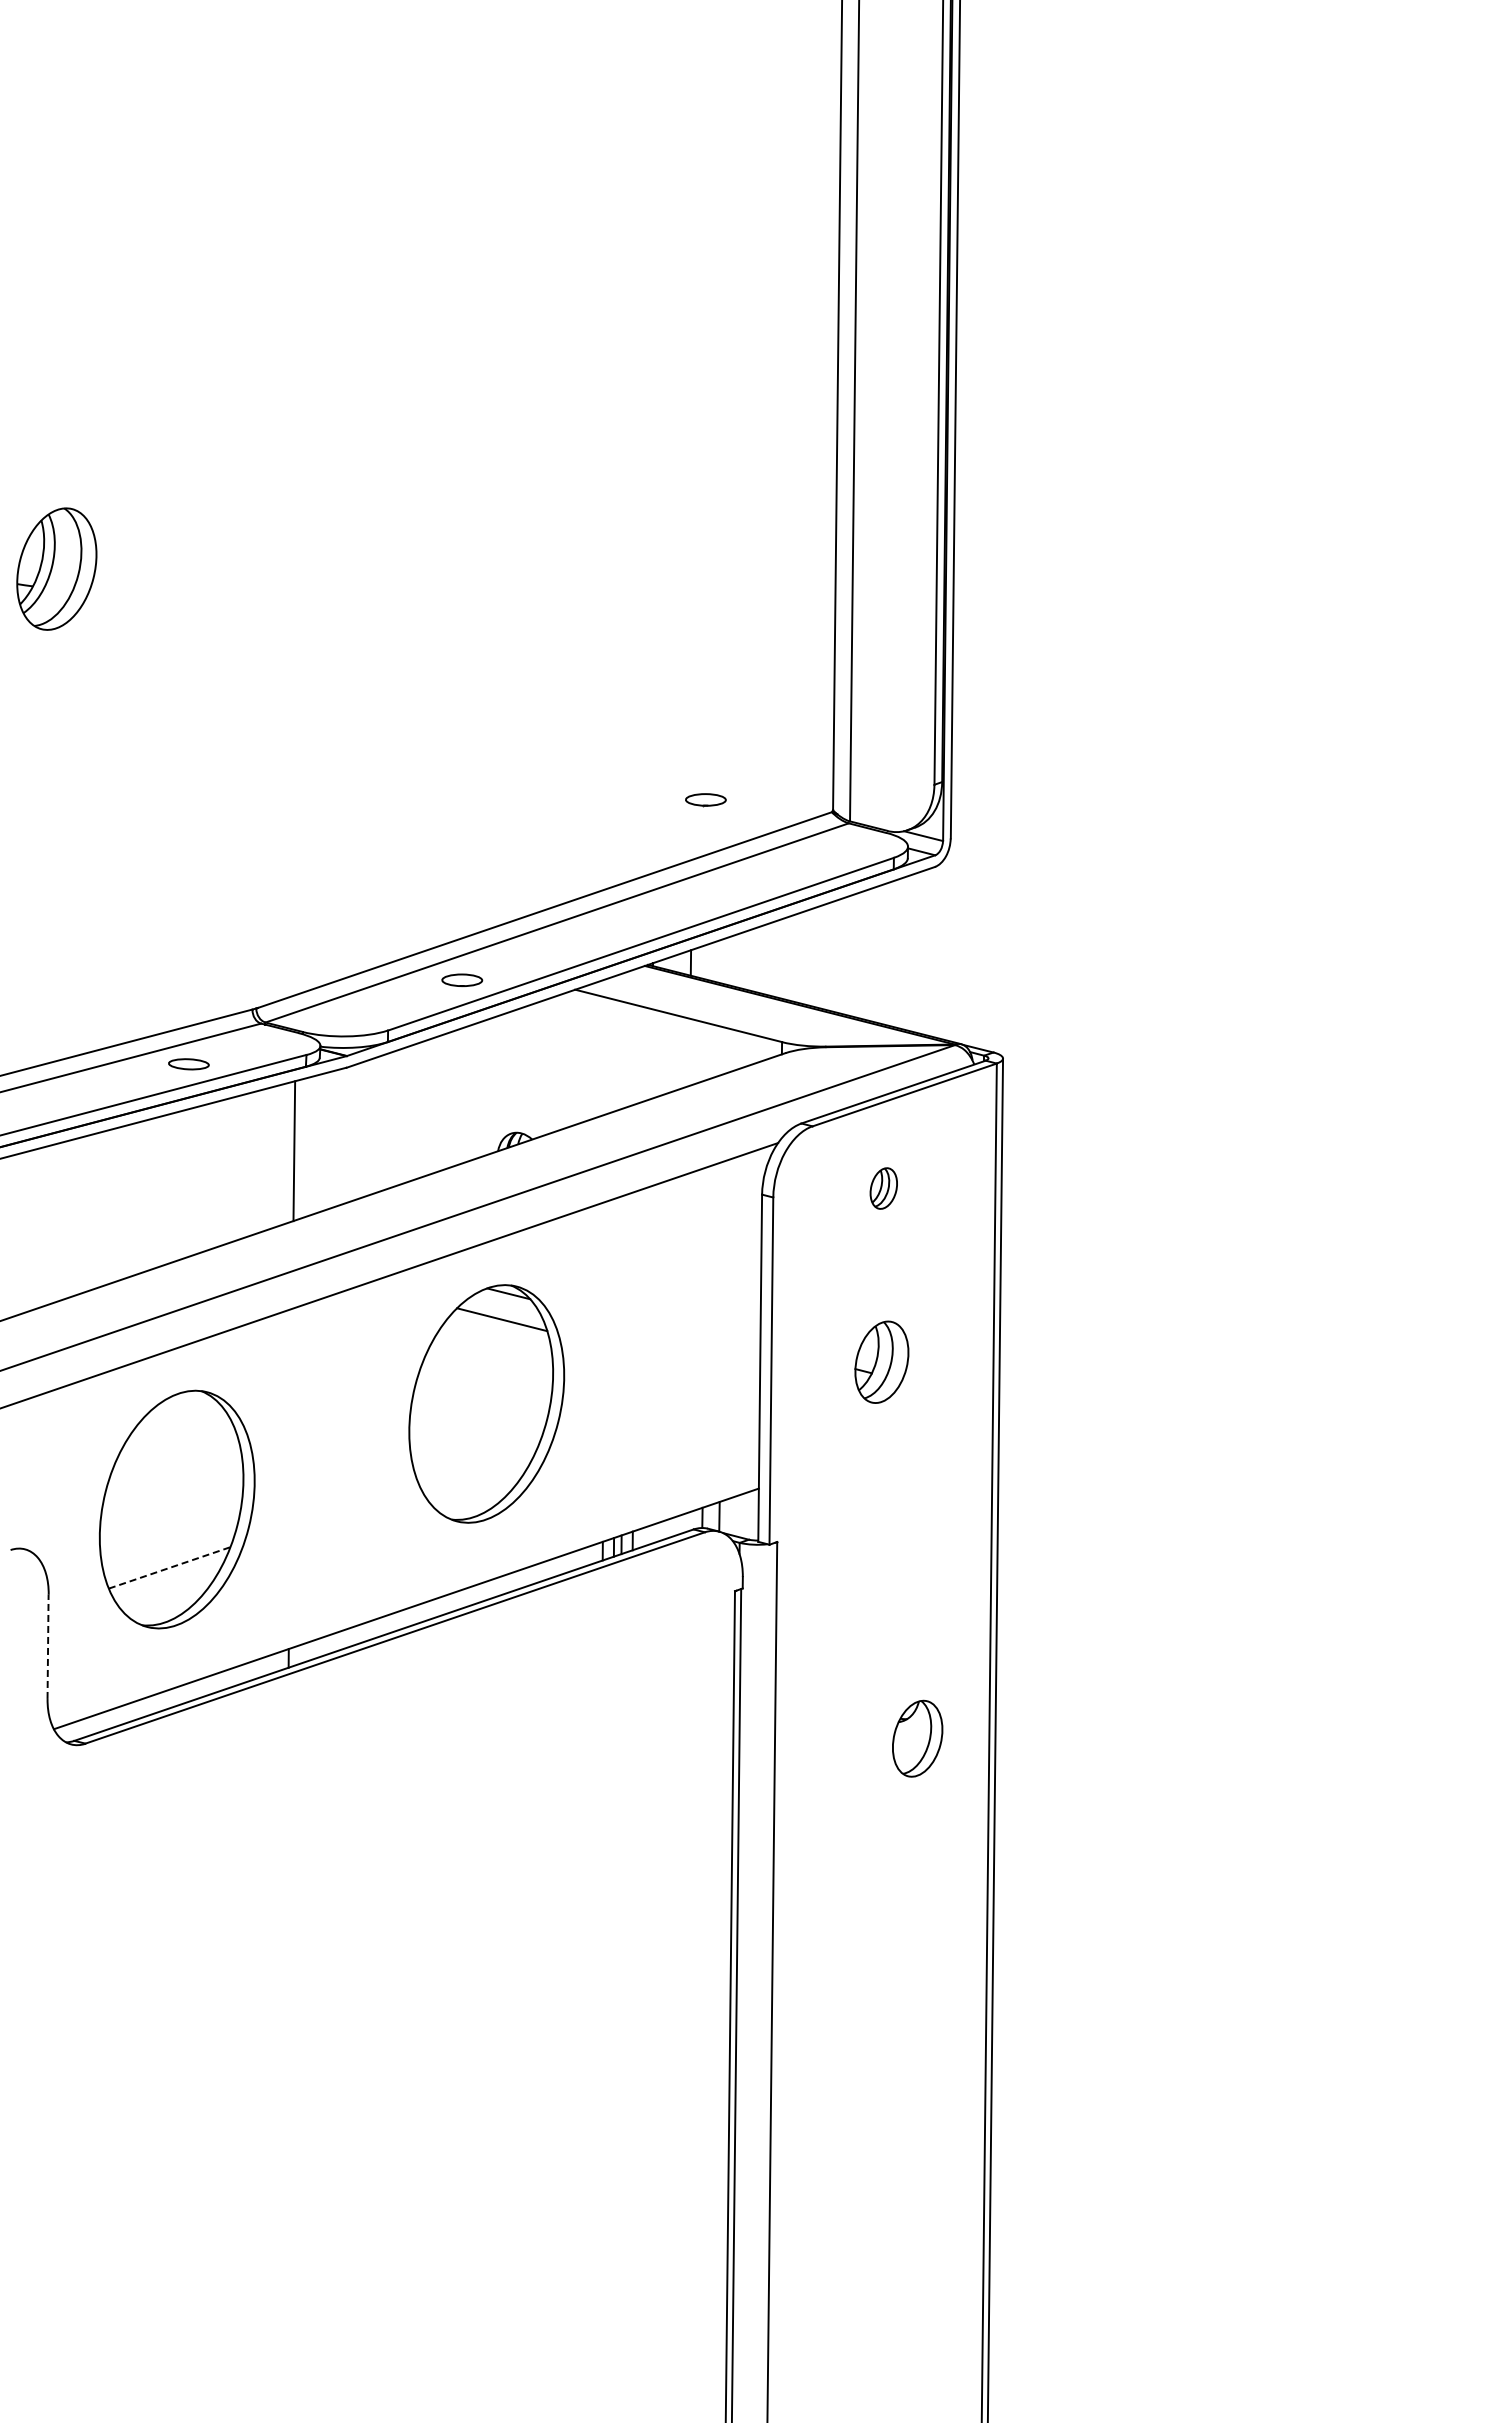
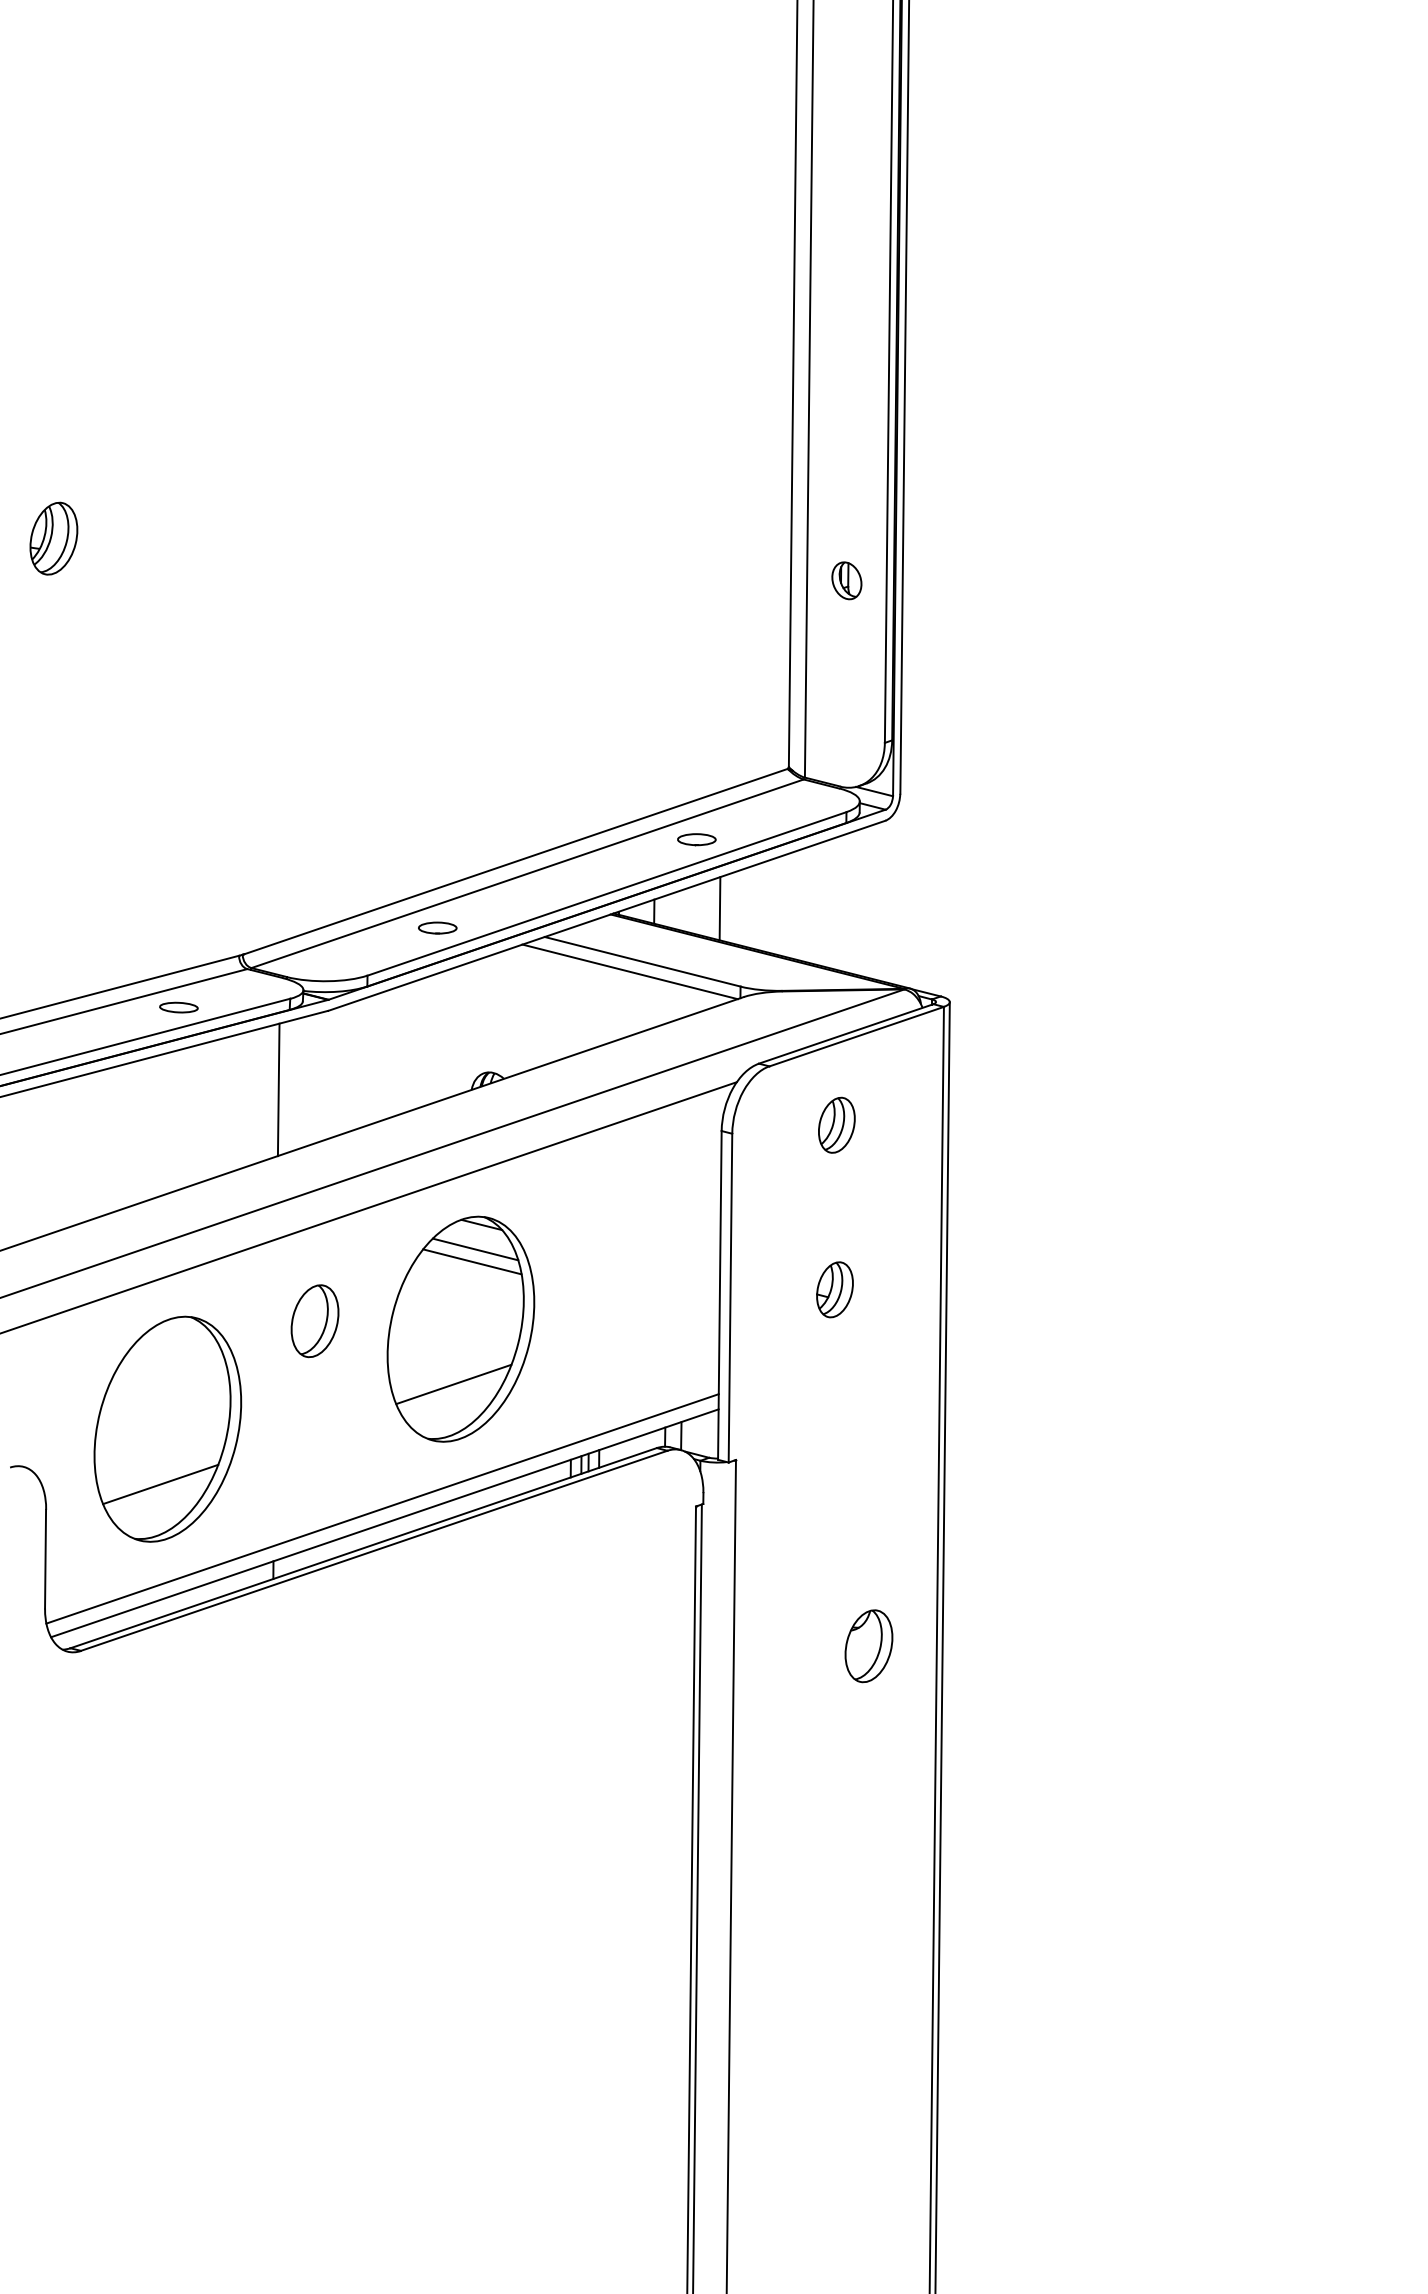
part: (56, 568) -> (53, 538), size x0.62
part: (894, 613) -> (847, 580), added
part: (705, 800) -> (696, 840), moved
line: (759, 959) -> (719, 908), added
line: (665, 1026) -> (630, 971), added
part: (883, 1188) -> (836, 1125), size x1.43
line: (498, 1332) -> (472, 1261), added
part: (881, 1362) -> (834, 1289), size x0.71
part: (332, 1395) -> (314, 1321), added
line: (479, 1461) -> (454, 1383), added
line: (170, 1567) -> (161, 1484), dashed -> solid
line: (403, 1593) -> (382, 1508), added
line: (48, 1646) -> (45, 1558), dashed -> solid

